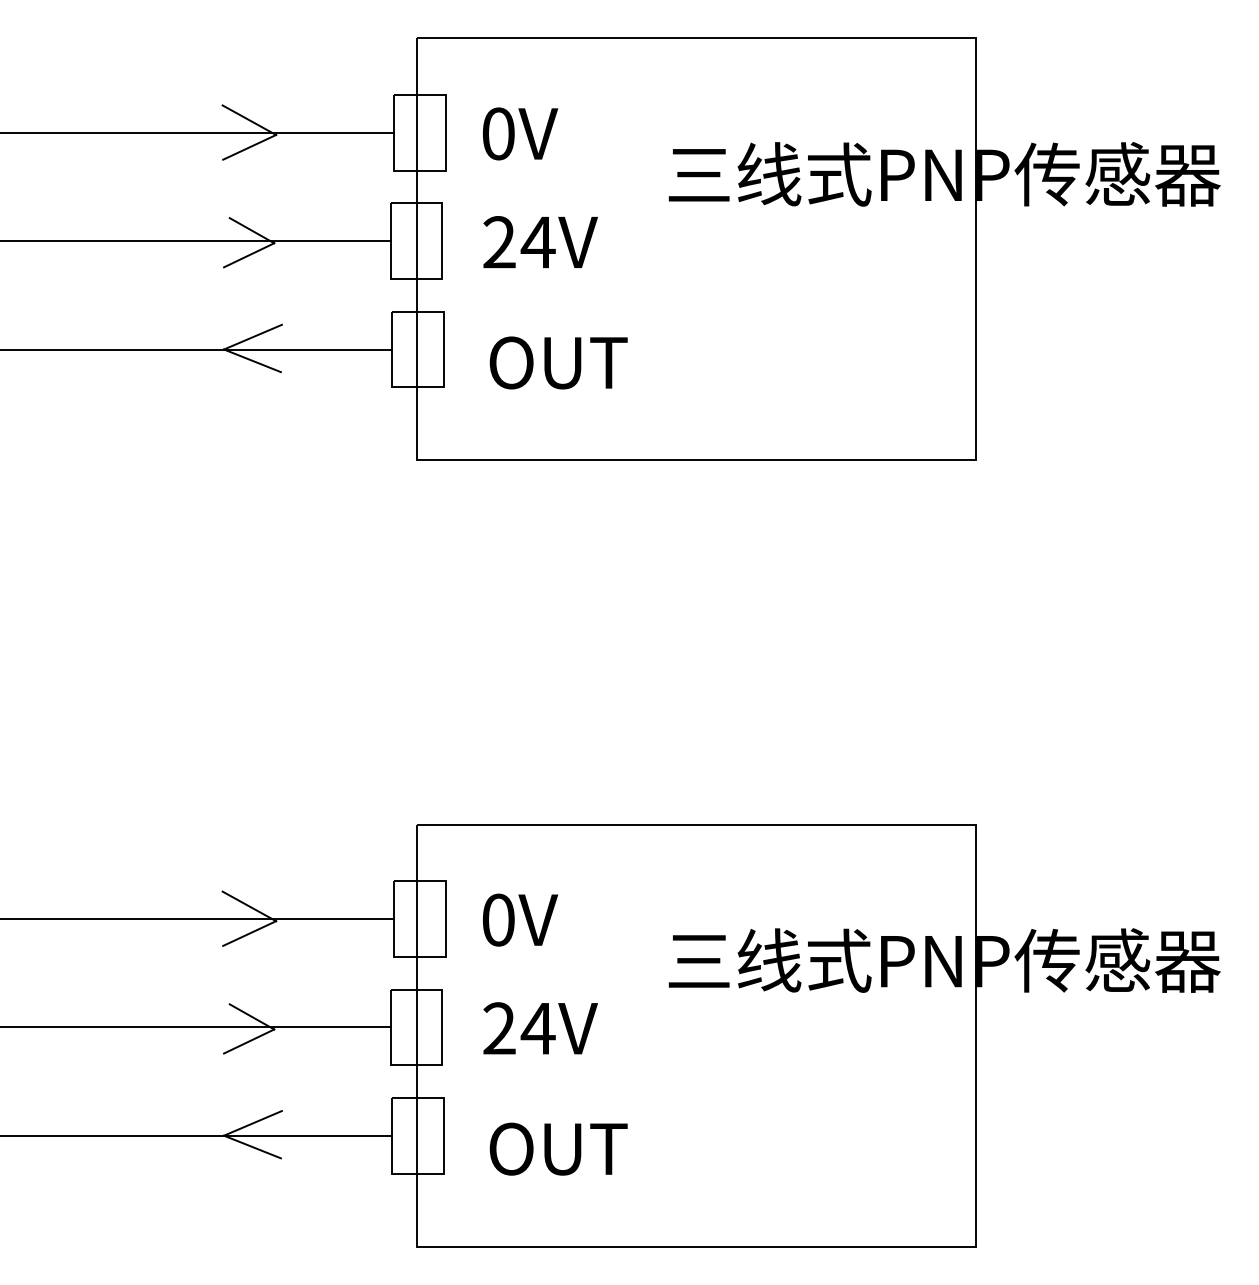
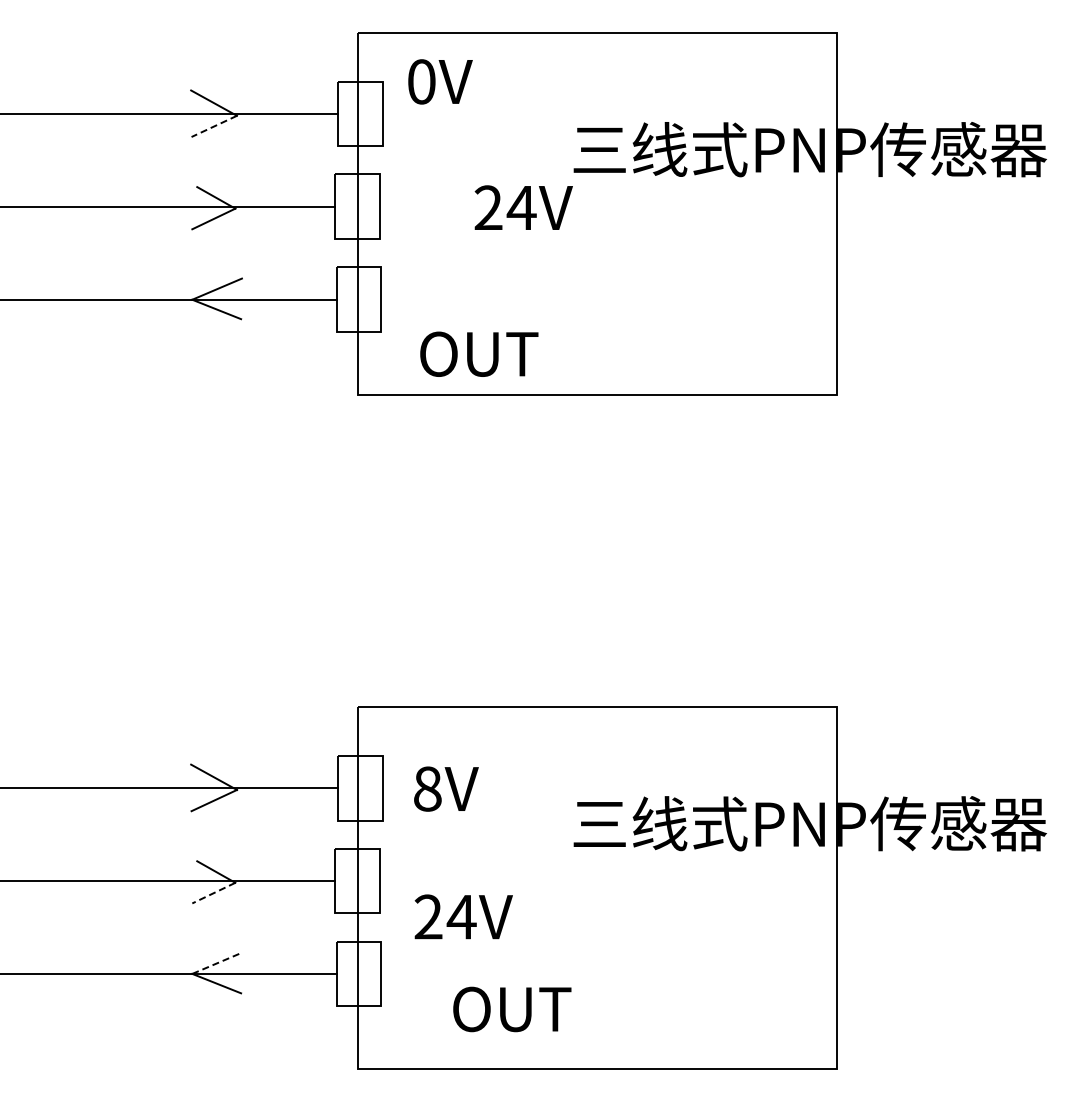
text: (520, 133) -> (440, 81), moved
line: (248, 147) -> (213, 126), solid -> dashed
text: (540, 241) -> (523, 207), moved
text: (558, 362) -> (479, 353), moved
text: (498, 919) -> (427, 788), 0V -> 8V
text: (540, 1027) -> (463, 916), moved
line: (248, 1041) -> (213, 893), solid -> dashed
line: (253, 1123) -> (217, 963), solid -> dashed
text: (558, 1149) -> (512, 1009), moved

